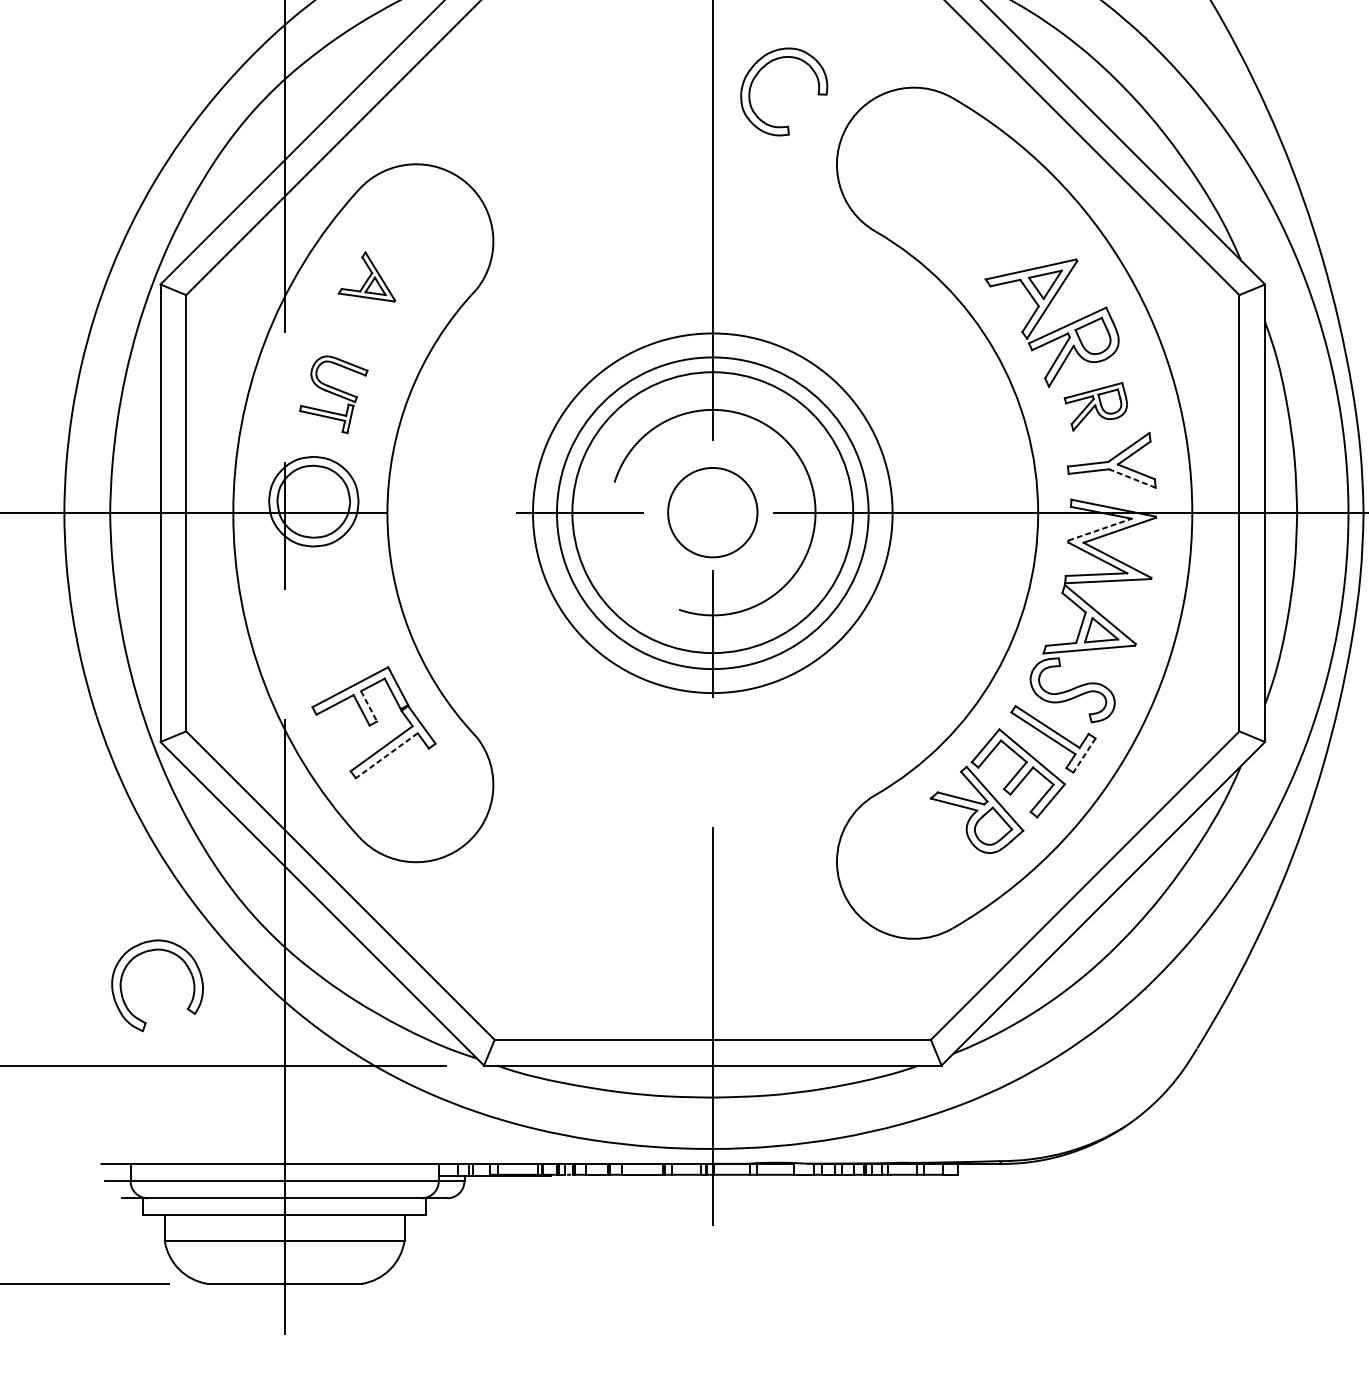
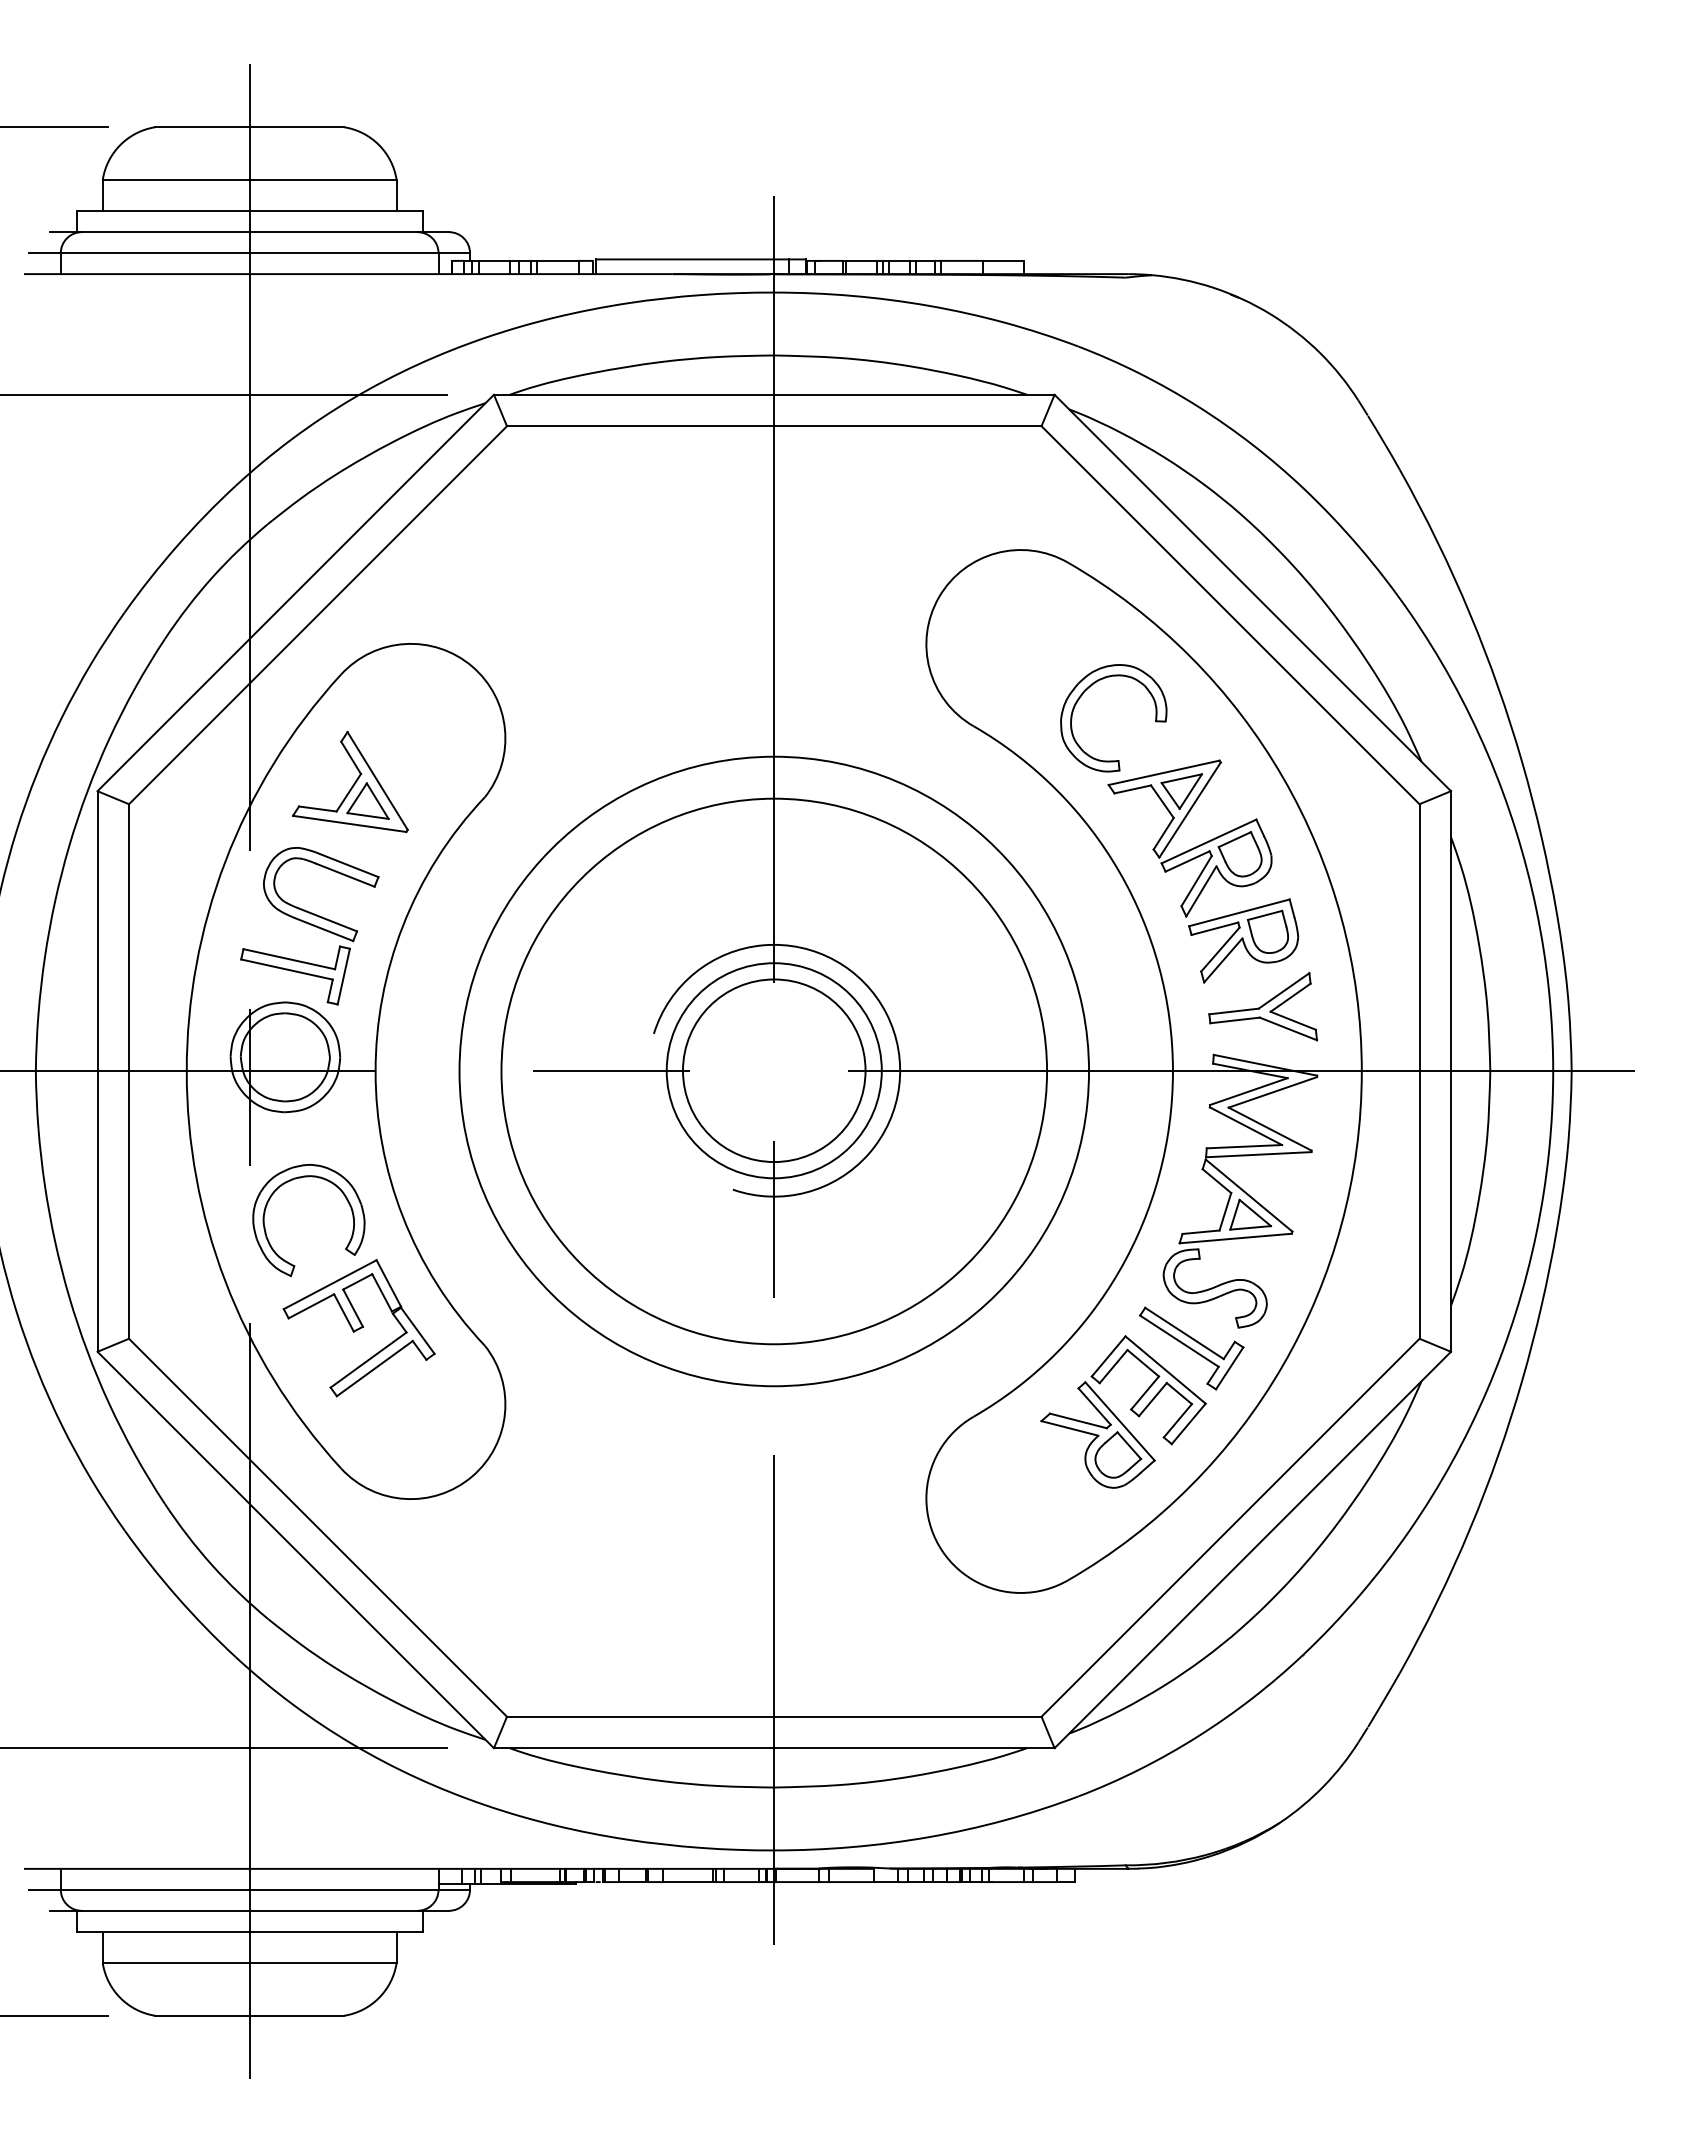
part: (759, 72) -> (1083, 694), moved
part: (366, 276) -> (350, 781), size x1.67
part: (333, 394) -> (309, 926), size x1.67
part: (1095, 406) -> (1243, 940), size x1.43
line: (1132, 478) -> (1288, 1028), dashed -> solid
circle: (712, 512) -> (773, 1070), size x0.62
circle: (712, 512) -> (774, 1070), size x1.67
circle: (712, 513) -> (774, 1071), size x1.43
circle: (712, 513) -> (774, 1071), size x1.43
line: (1100, 529) -> (1249, 1091), dashed -> solid
line: (369, 706) -> (353, 1308), dashed -> solid
line: (386, 755) -> (374, 1368), dashed -> solid
line: (1084, 755) -> (1229, 1368), dashed -> solid
part: (147, 952) -> (296, 1179), moved

